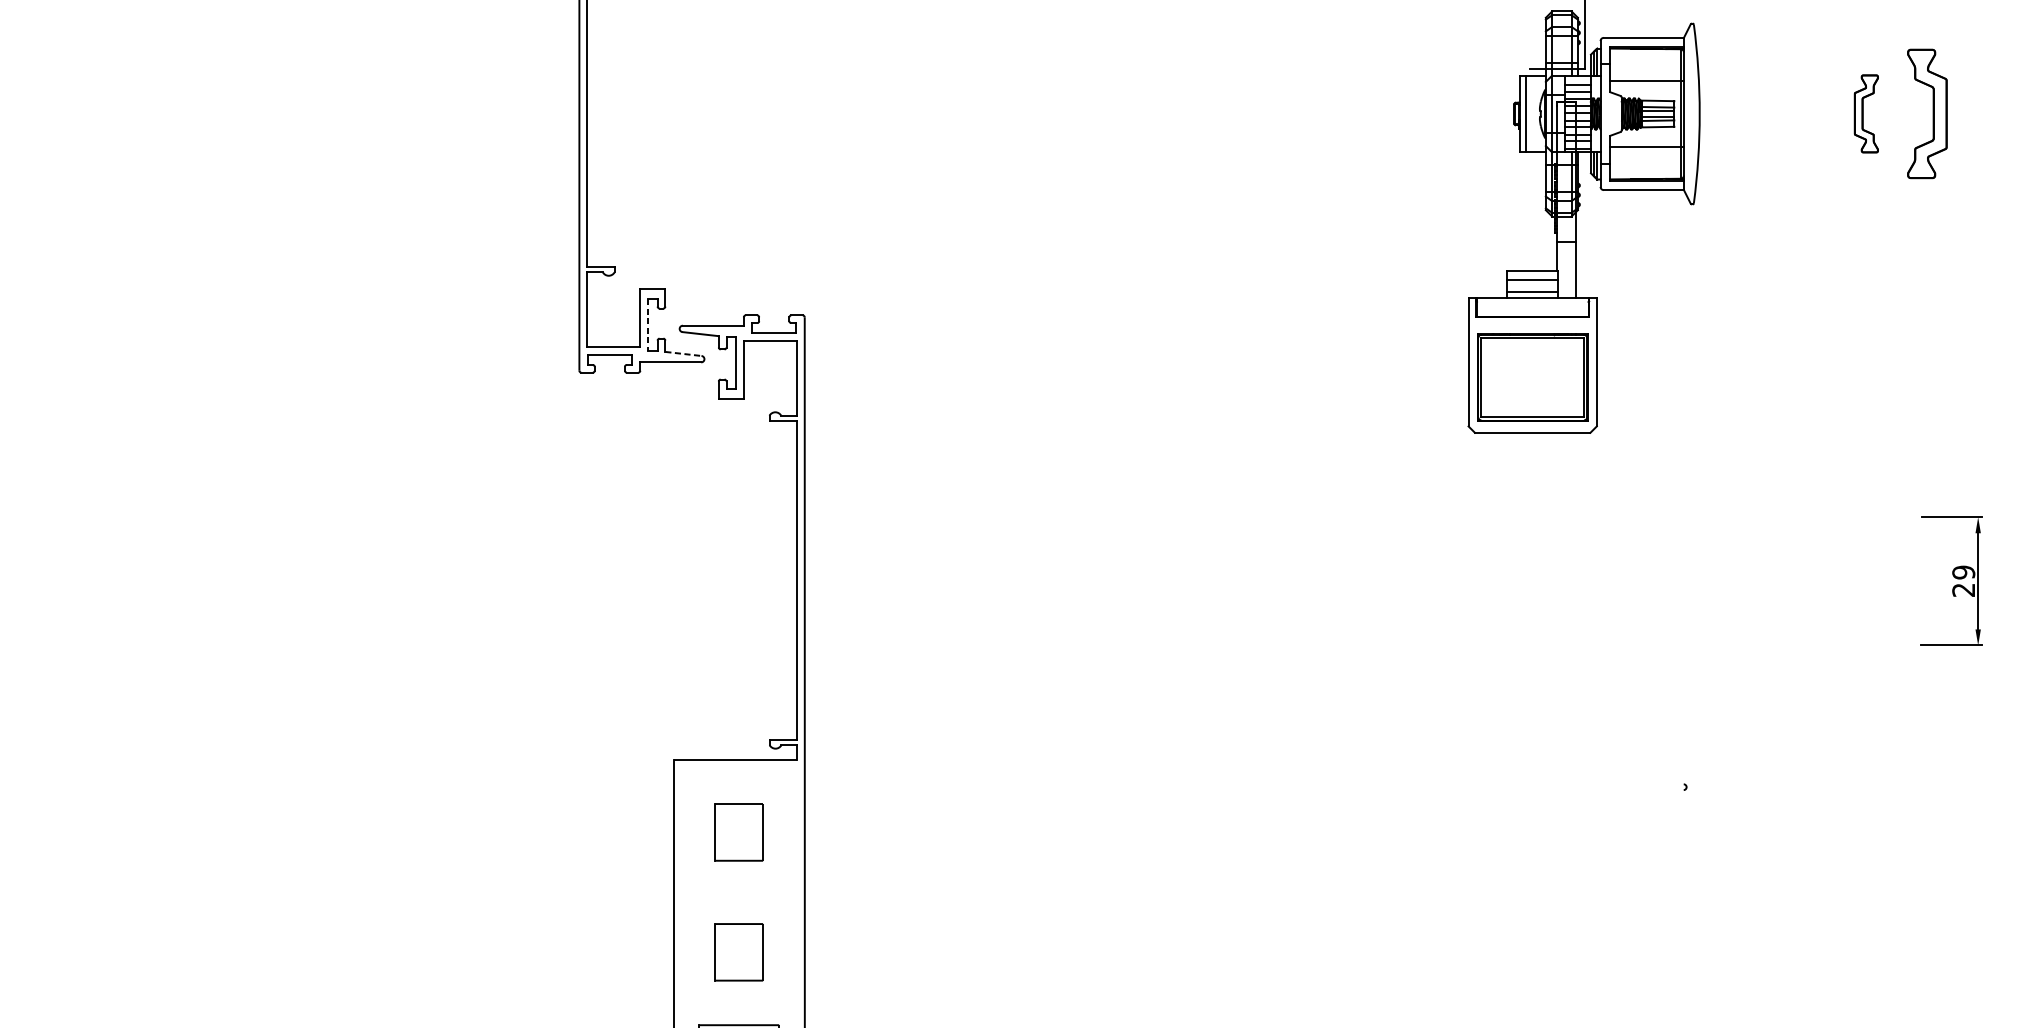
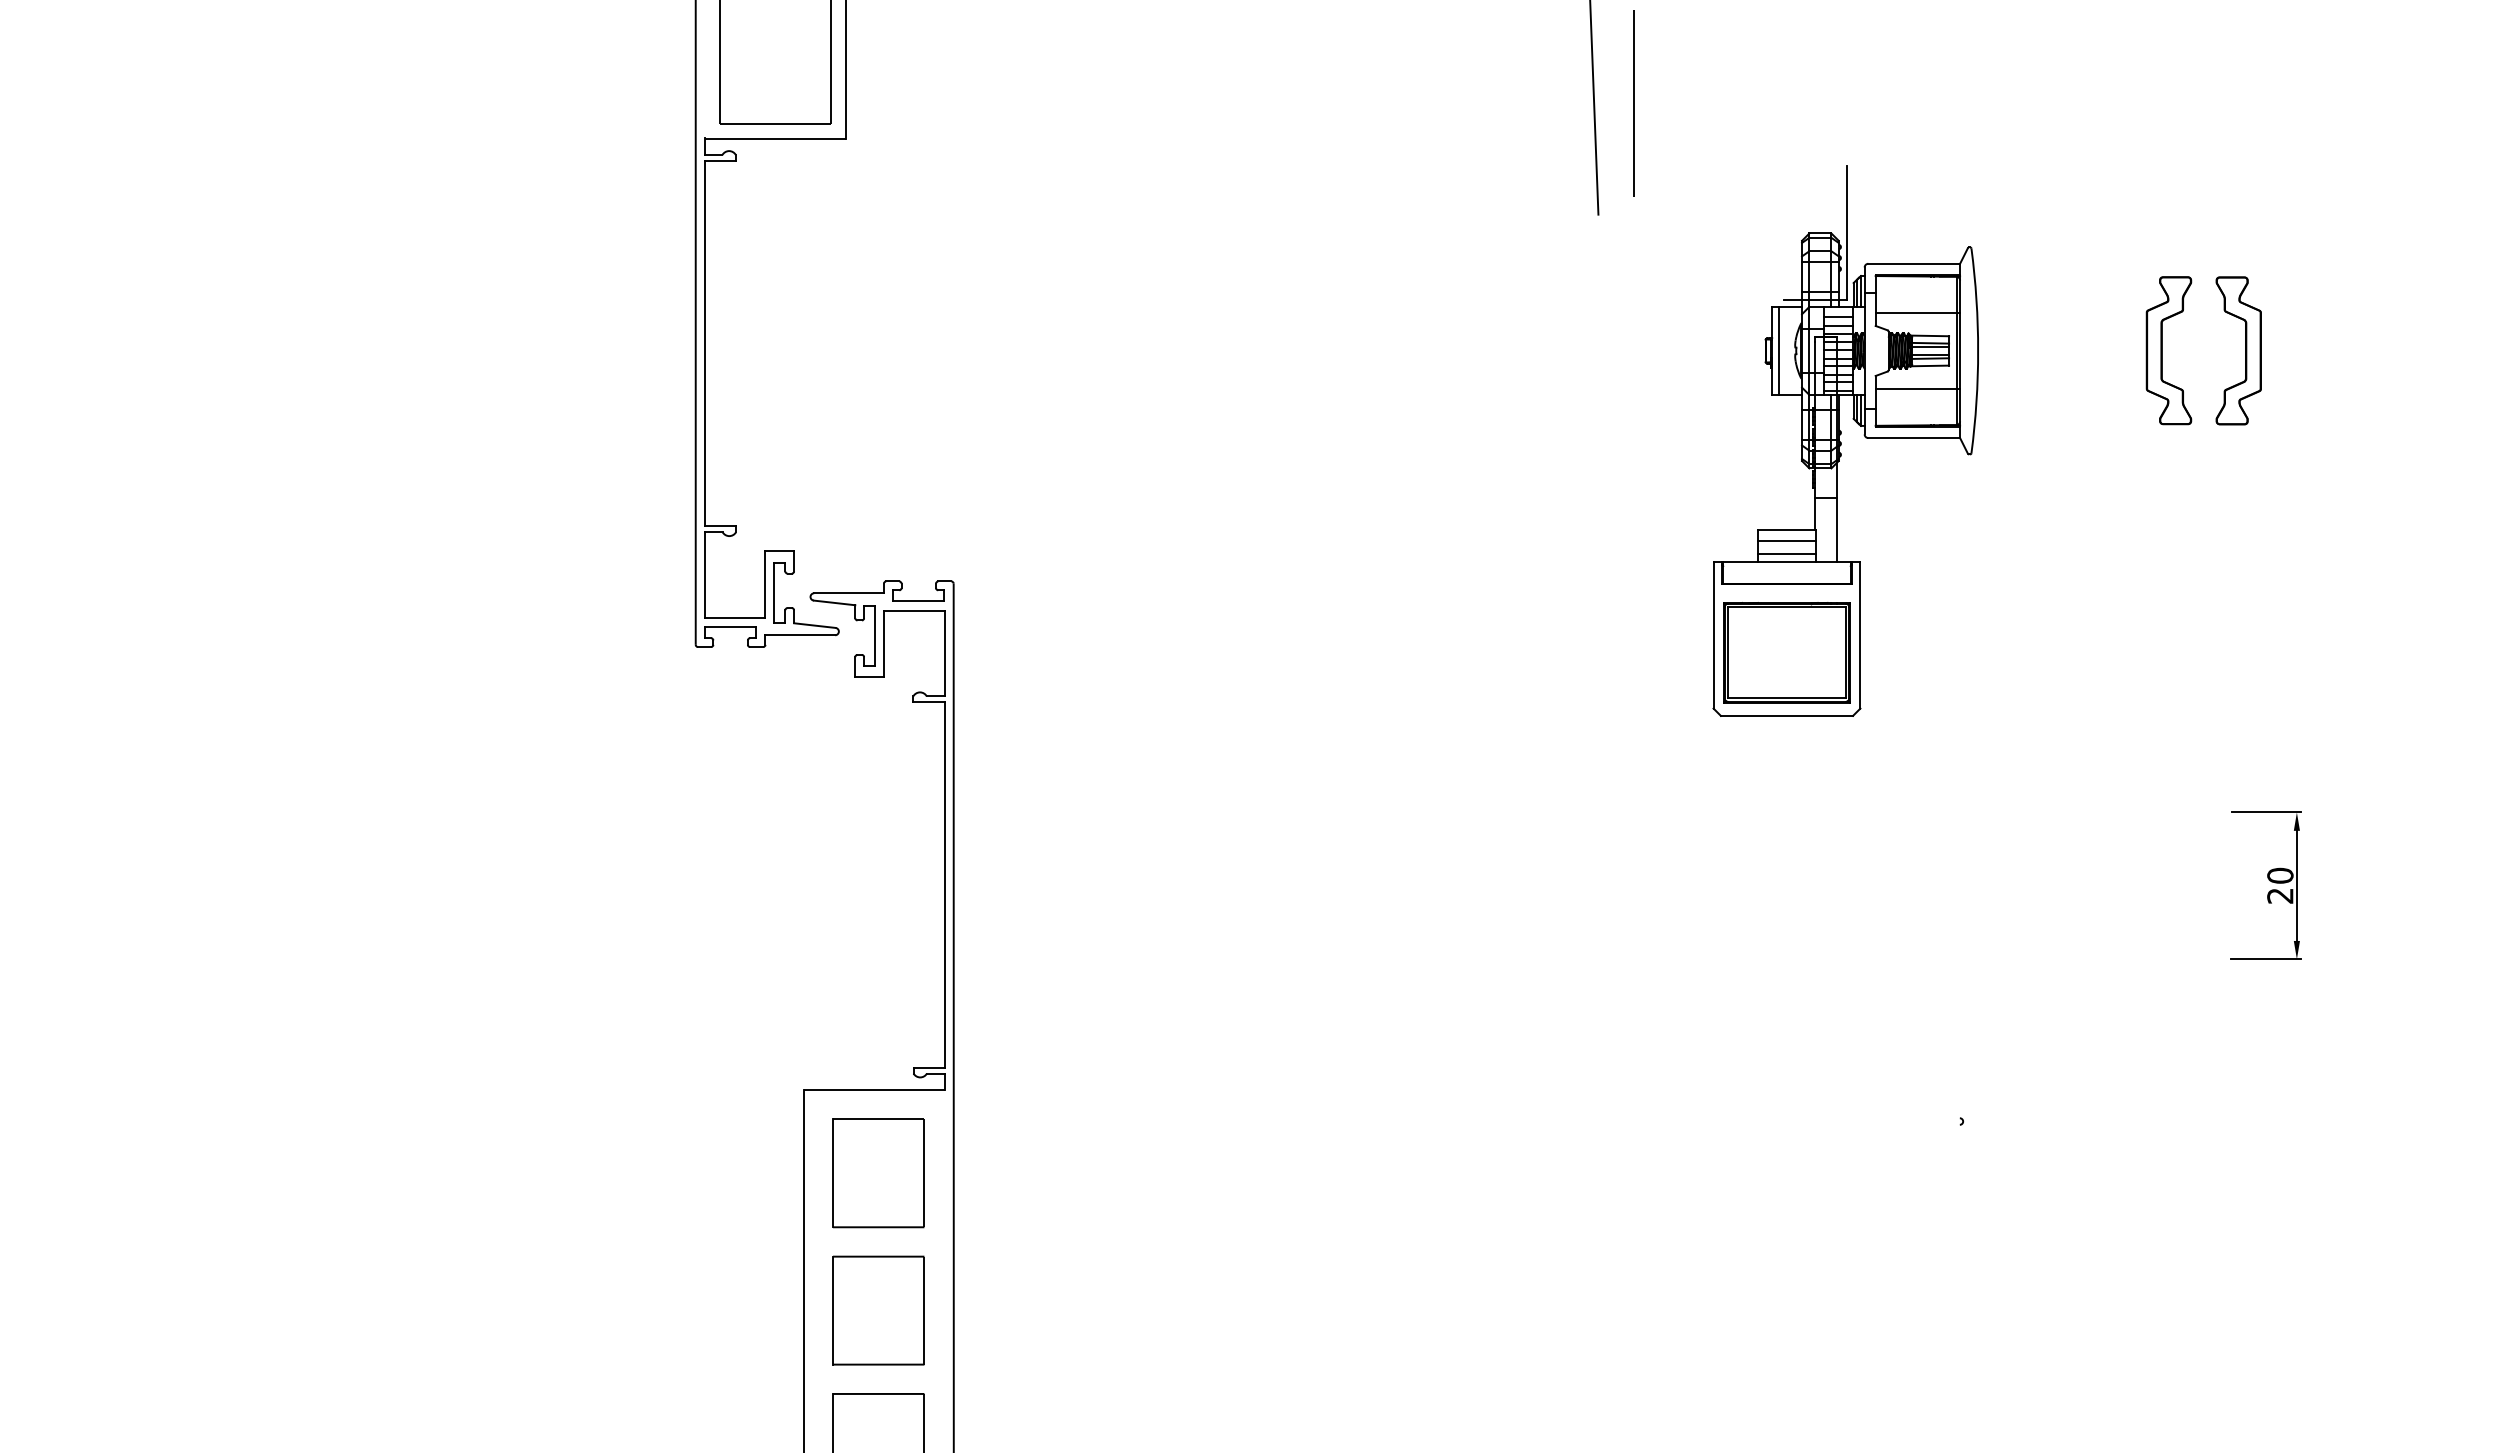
part: (1866, 113) -> (2168, 350), size x1.67
line: (648, 325) -> (774, 593), dashed -> solid
line: (683, 353) -> (814, 625), dashed -> solid
text: (1963, 572) -> (2280, 875), 29 -> 20
part: (739, 832) -> (878, 1173), size x1.67
part: (739, 952) -> (878, 1310), size x1.67

